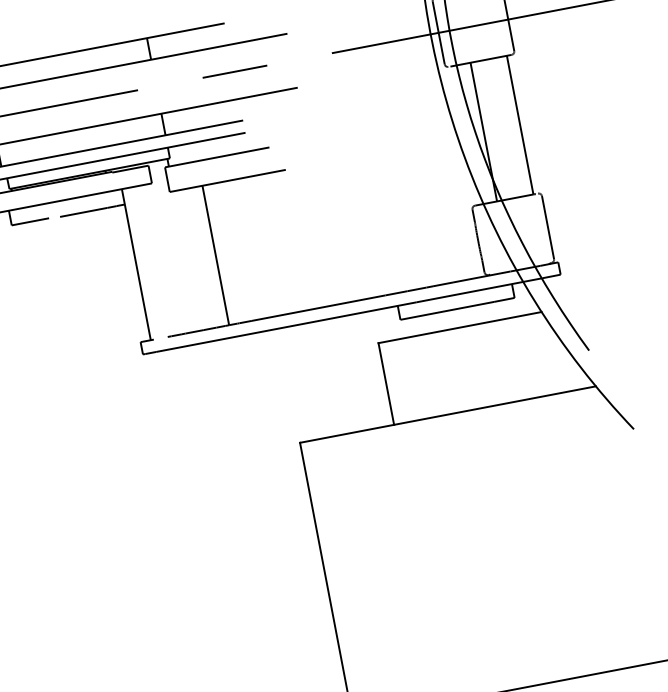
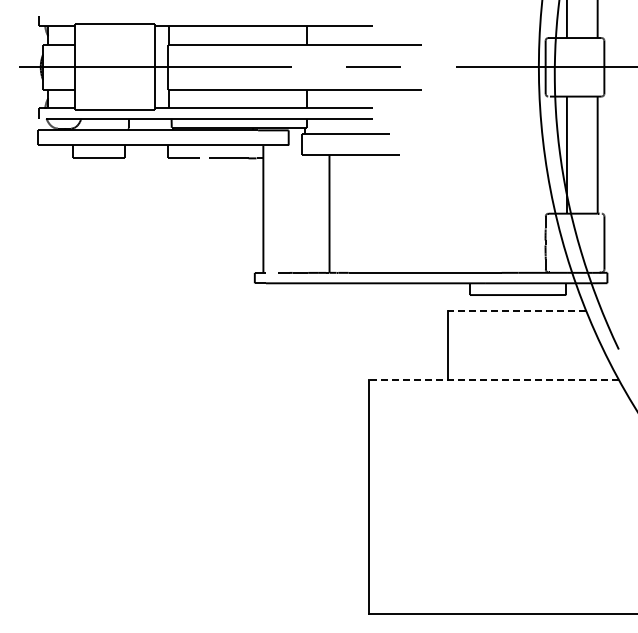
line: (460, 327) -> (517, 310), solid -> dashed
line: (447, 414) -> (493, 379), solid -> dashed

